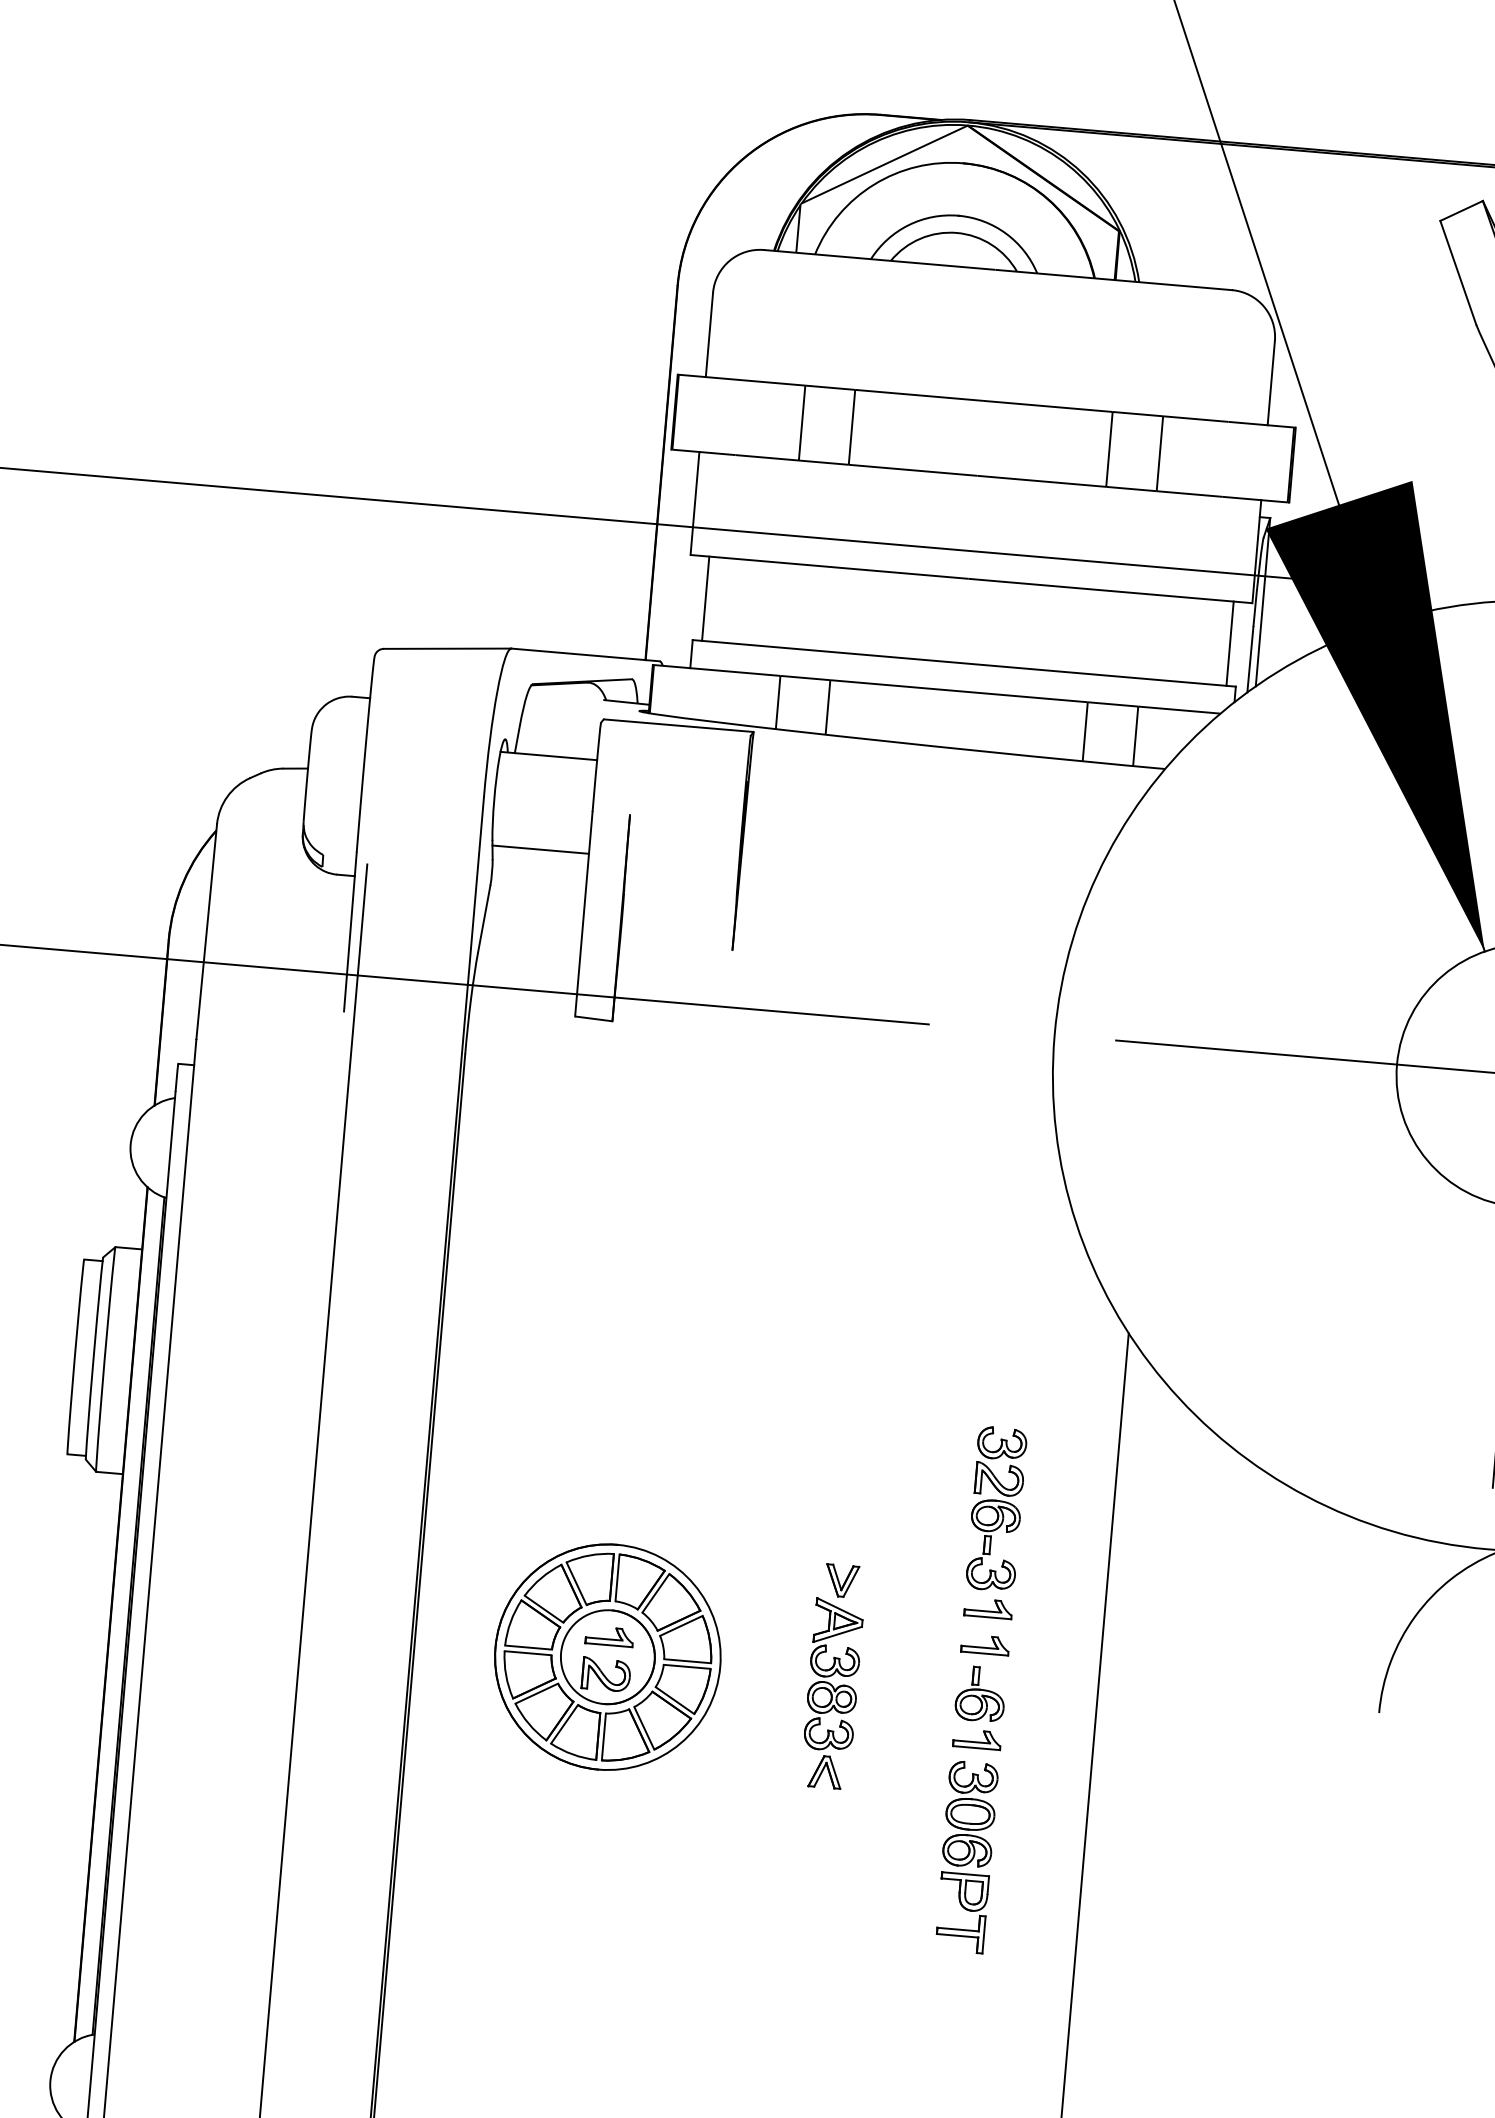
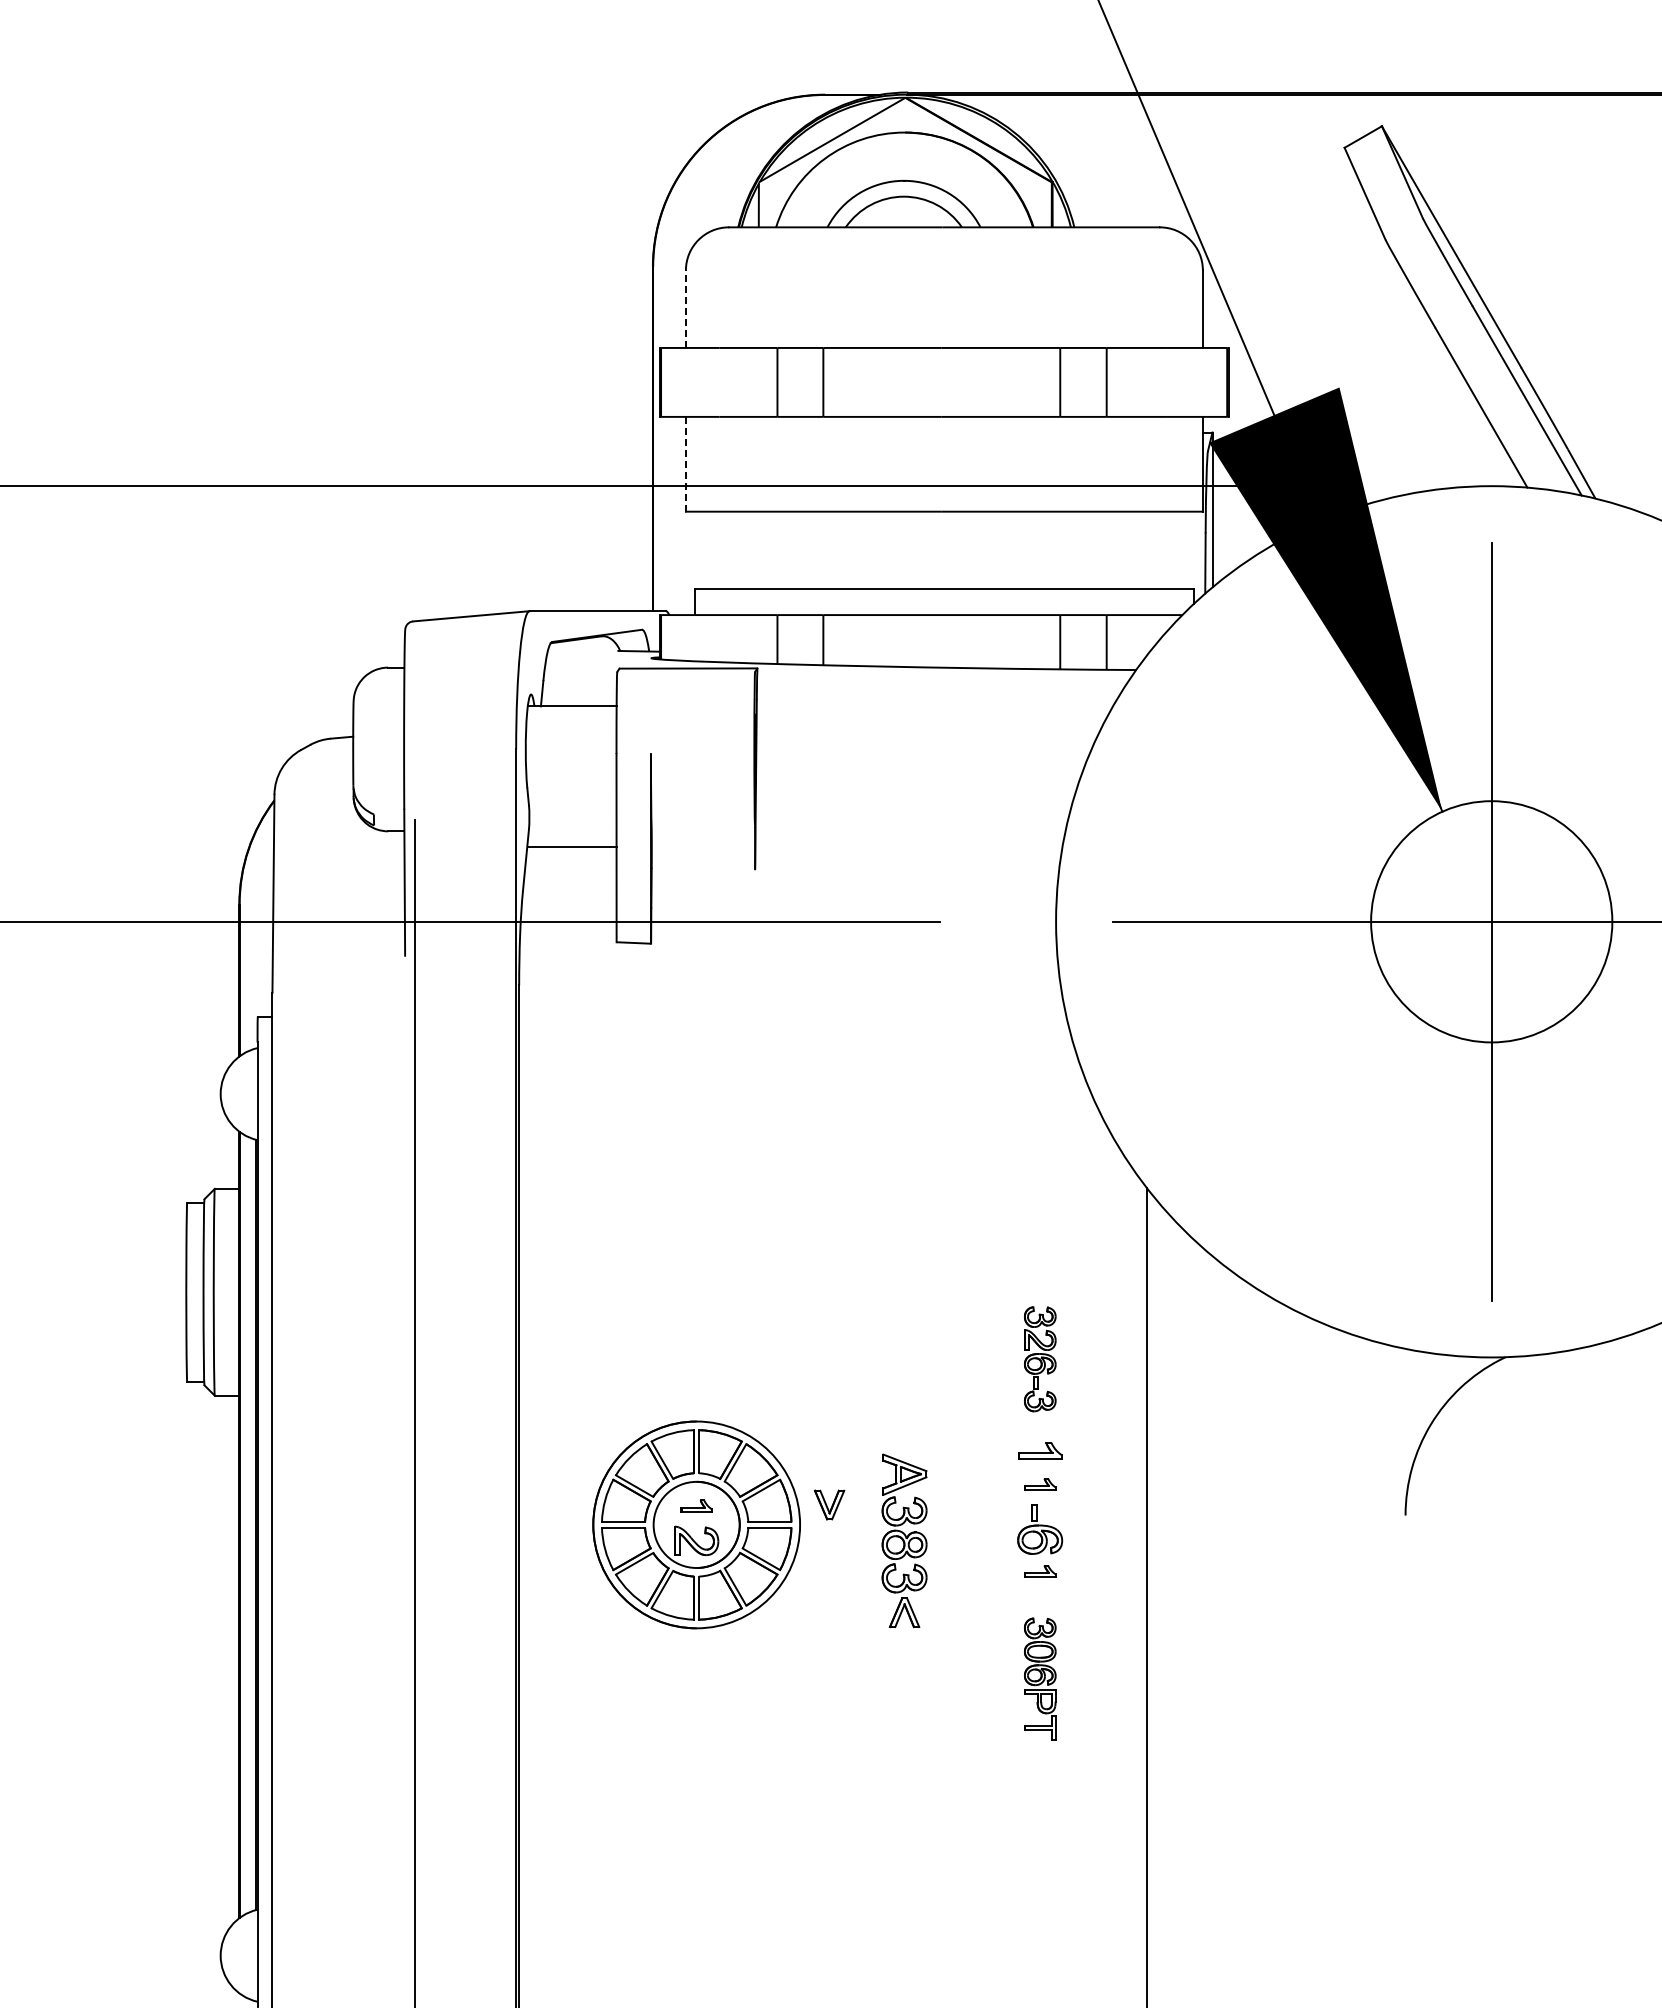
line: (708, 335) -> (685, 309), solid -> dashed
line: (694, 502) -> (685, 463), solid -> dashed
line: (706, 598) -> (703, 550), removed
line: (1229, 643) -> (1185, 550), removed
line: (540, 849) -> (571, 846), moved
part: (996, 1509) -> (1040, 1359), size x0.7
part: (841, 1580) -> (829, 1504), moved
part: (609, 1636) -> (696, 1505), size x0.7
part: (985, 1644) -> (1040, 1483), size x0.7
part: (977, 1738) -> (1040, 1570), size x0.7
part: (967, 1856) -> (1040, 1678), size x0.7

